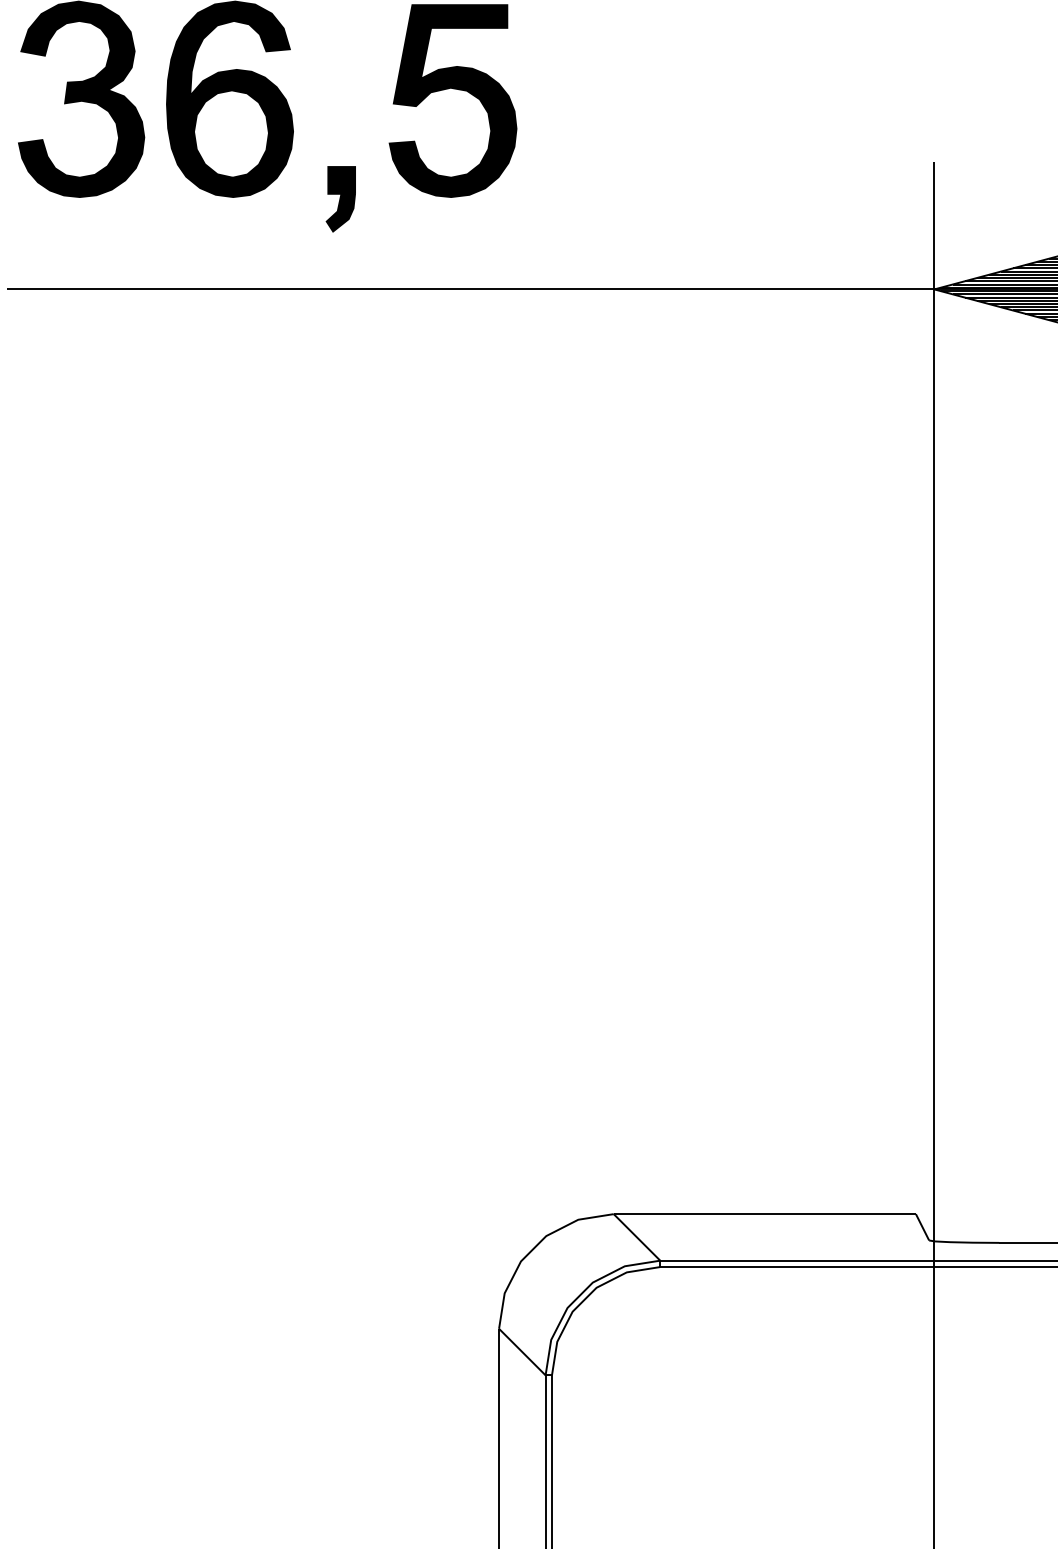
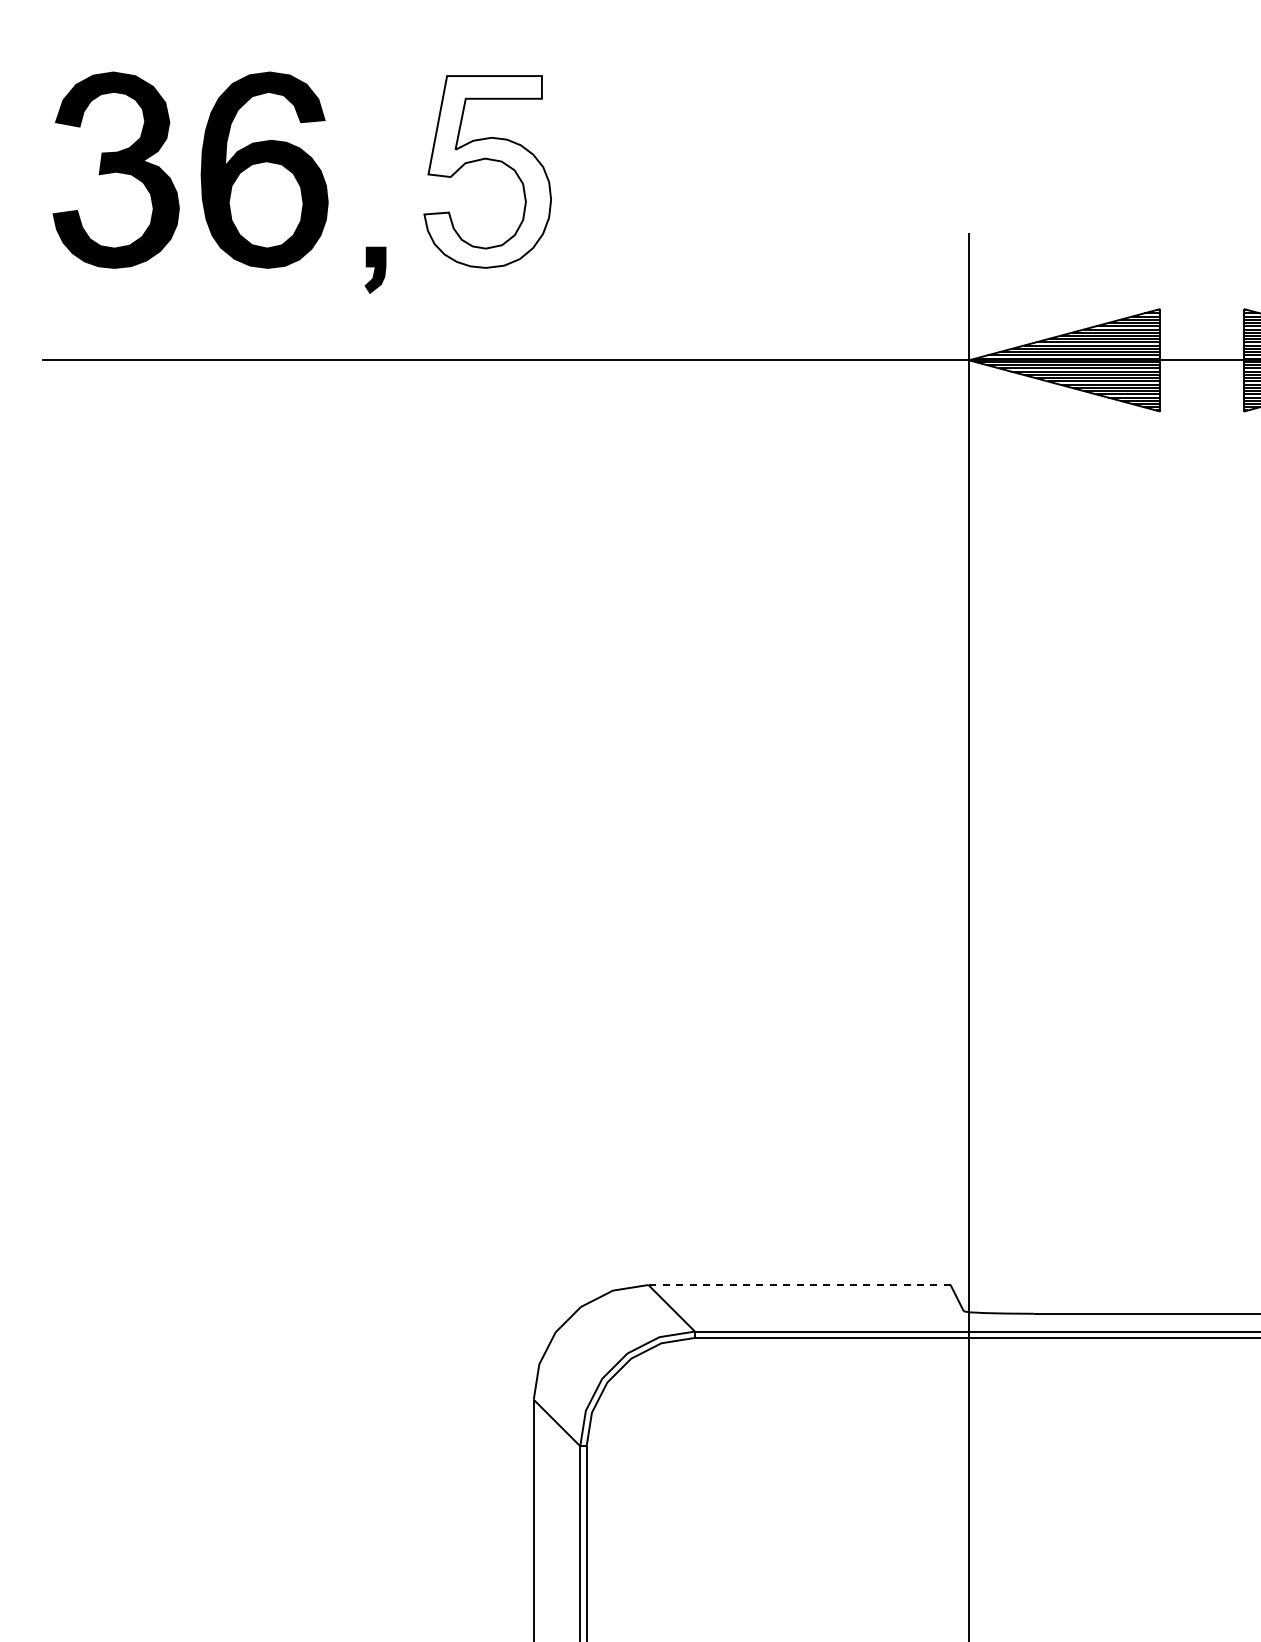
fill: (452, 100) -> (487, 171), removed
part: (340, 199) -> (375, 270), size x0.7
line: (764, 1214) -> (799, 1285), solid -> dashed

